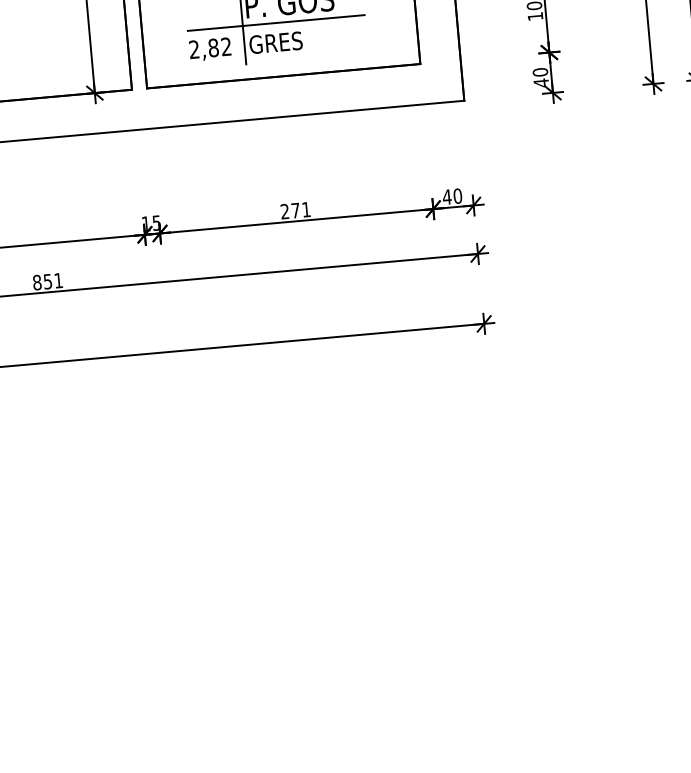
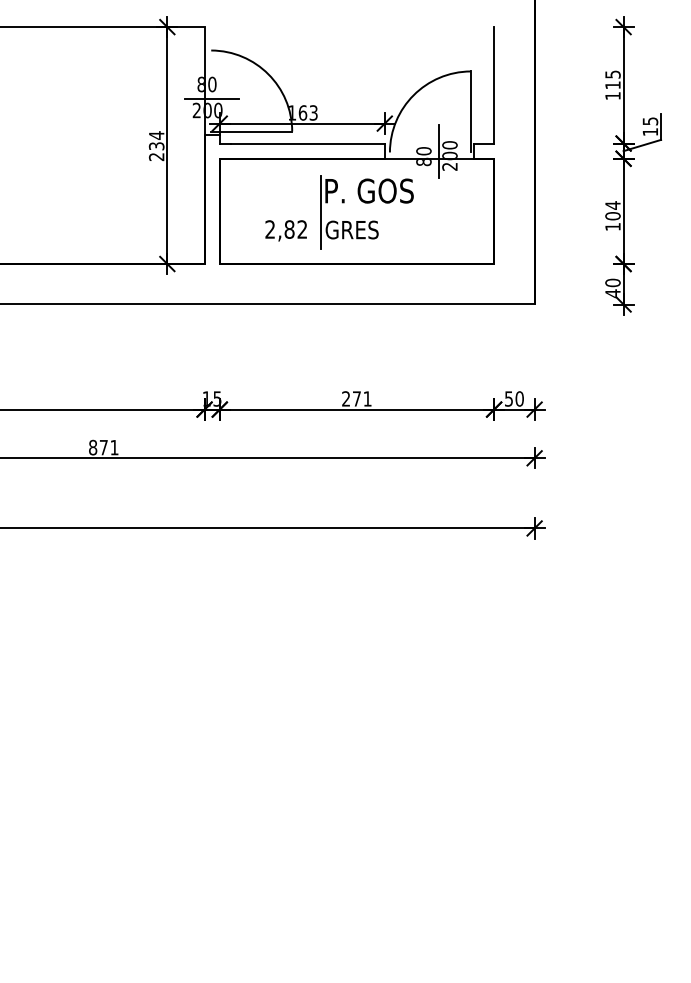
line: (275, 23) -> (353, 210), removed
text: (446, 196) -> (508, 398), 40 -> 50
text: (47, 281) -> (103, 447), 851 -> 871

